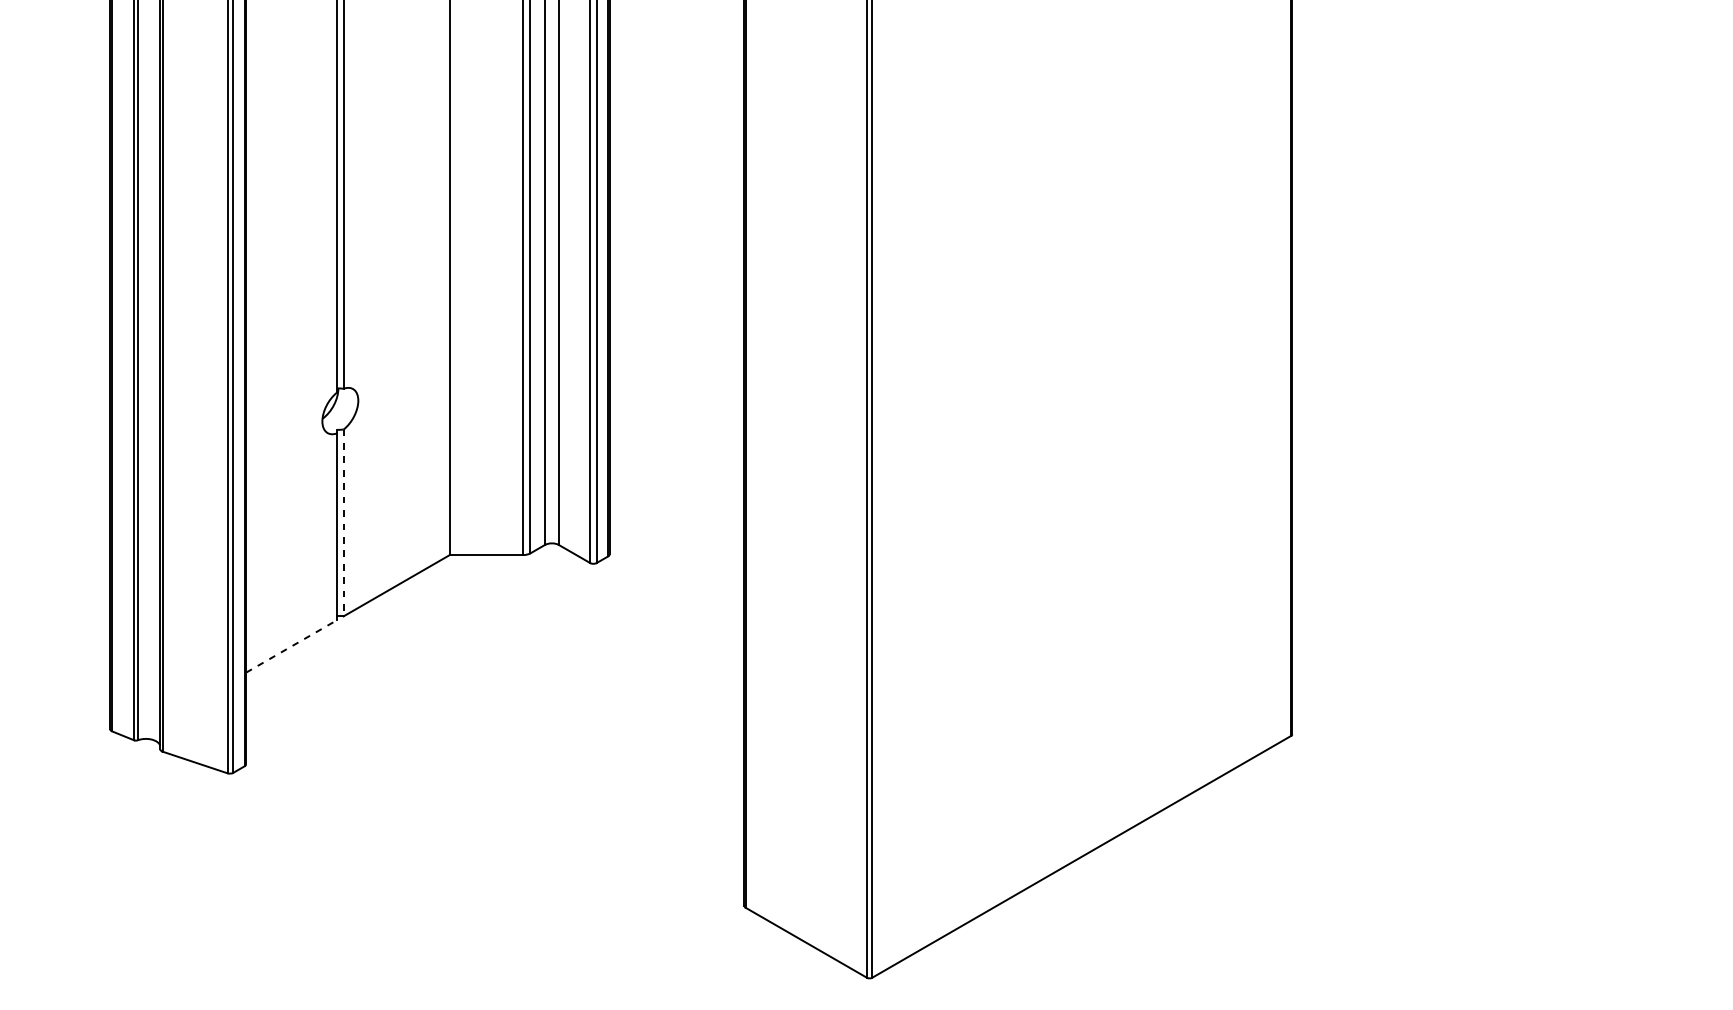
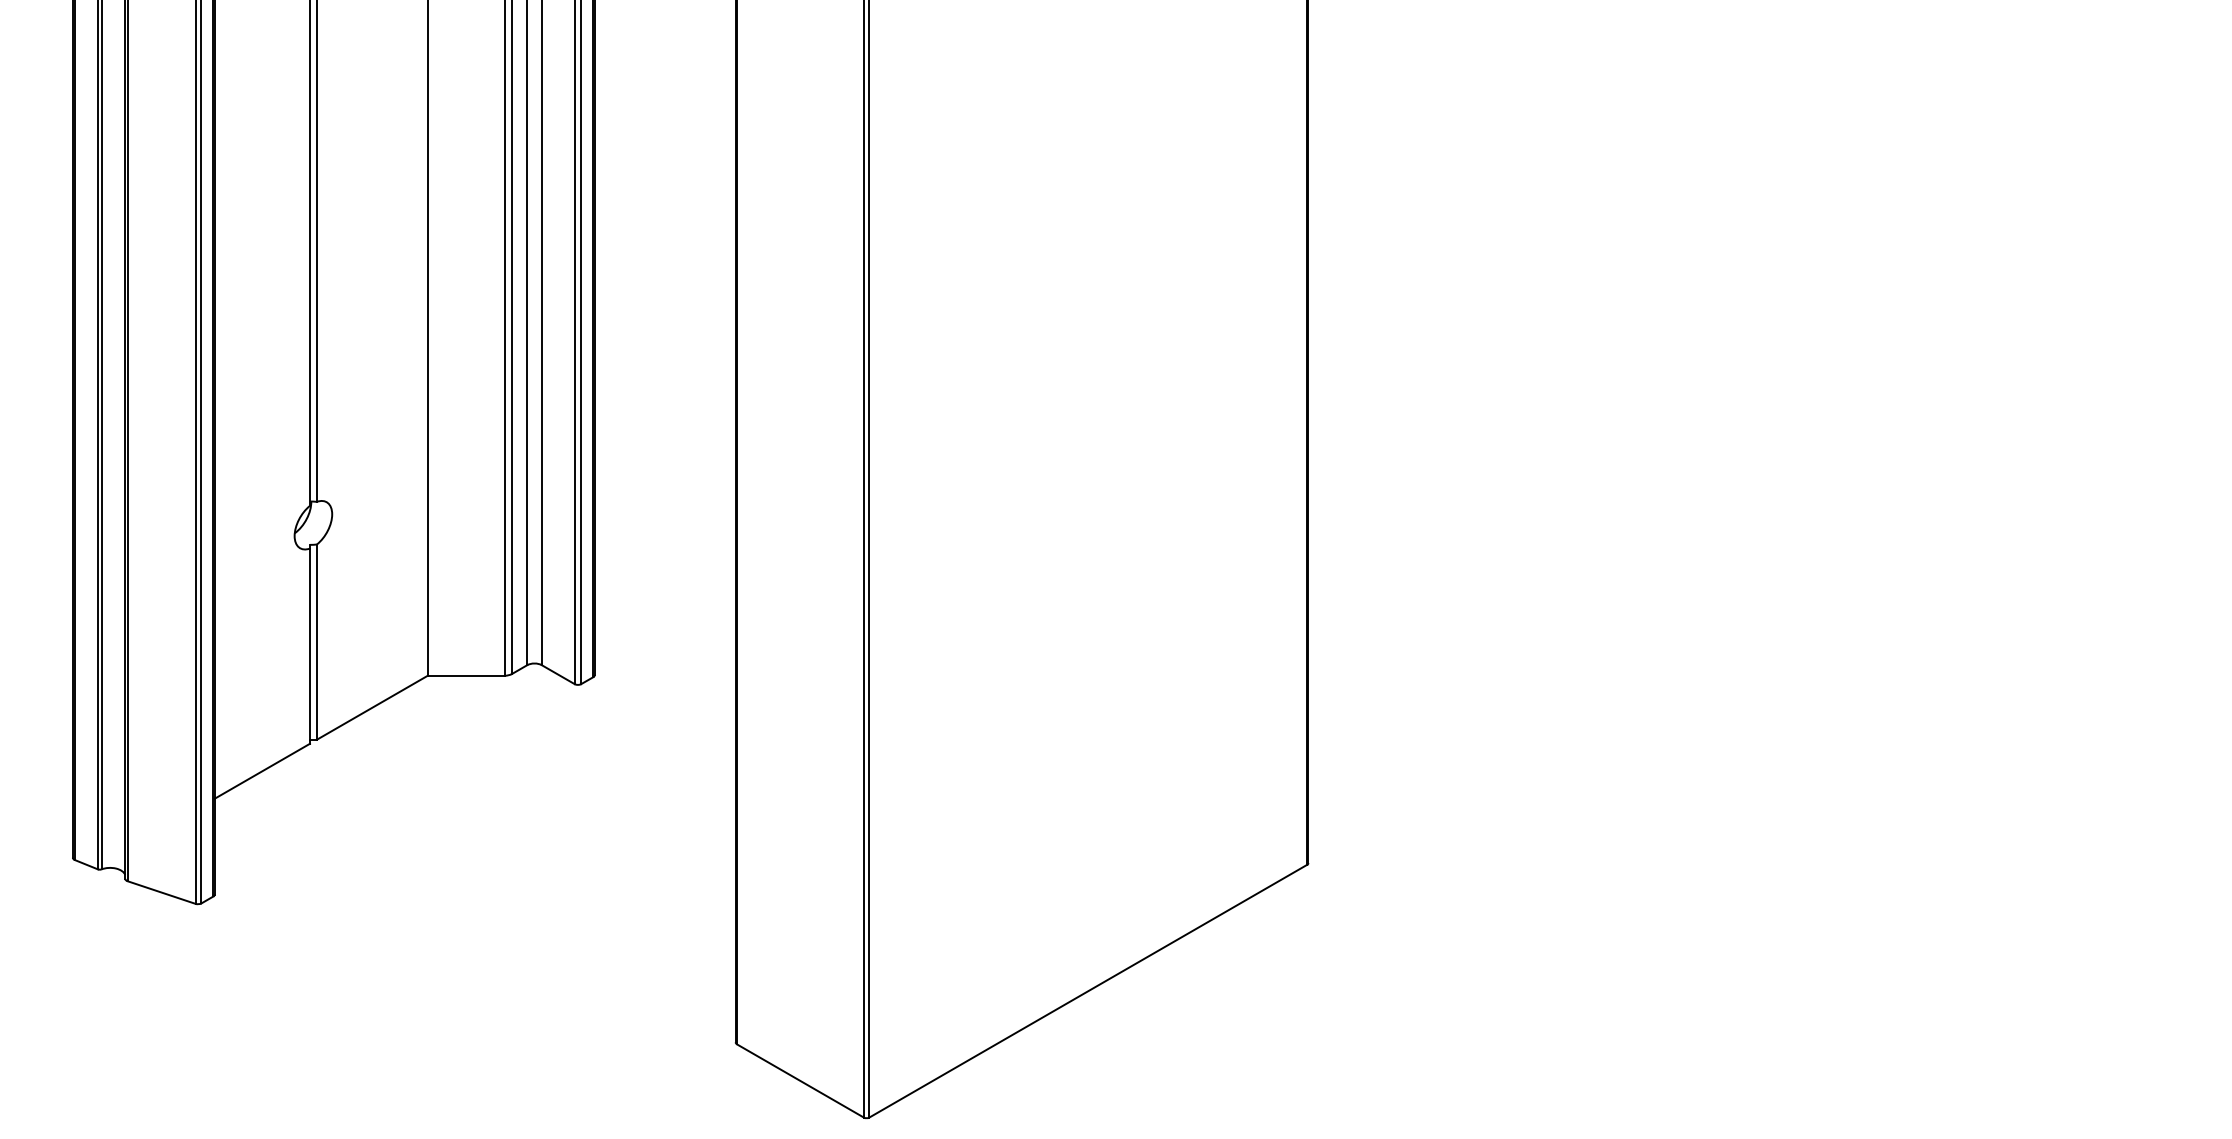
line: (343, 523) -> (316, 642), dashed -> solid
line: (291, 646) -> (262, 771), dashed -> solid

